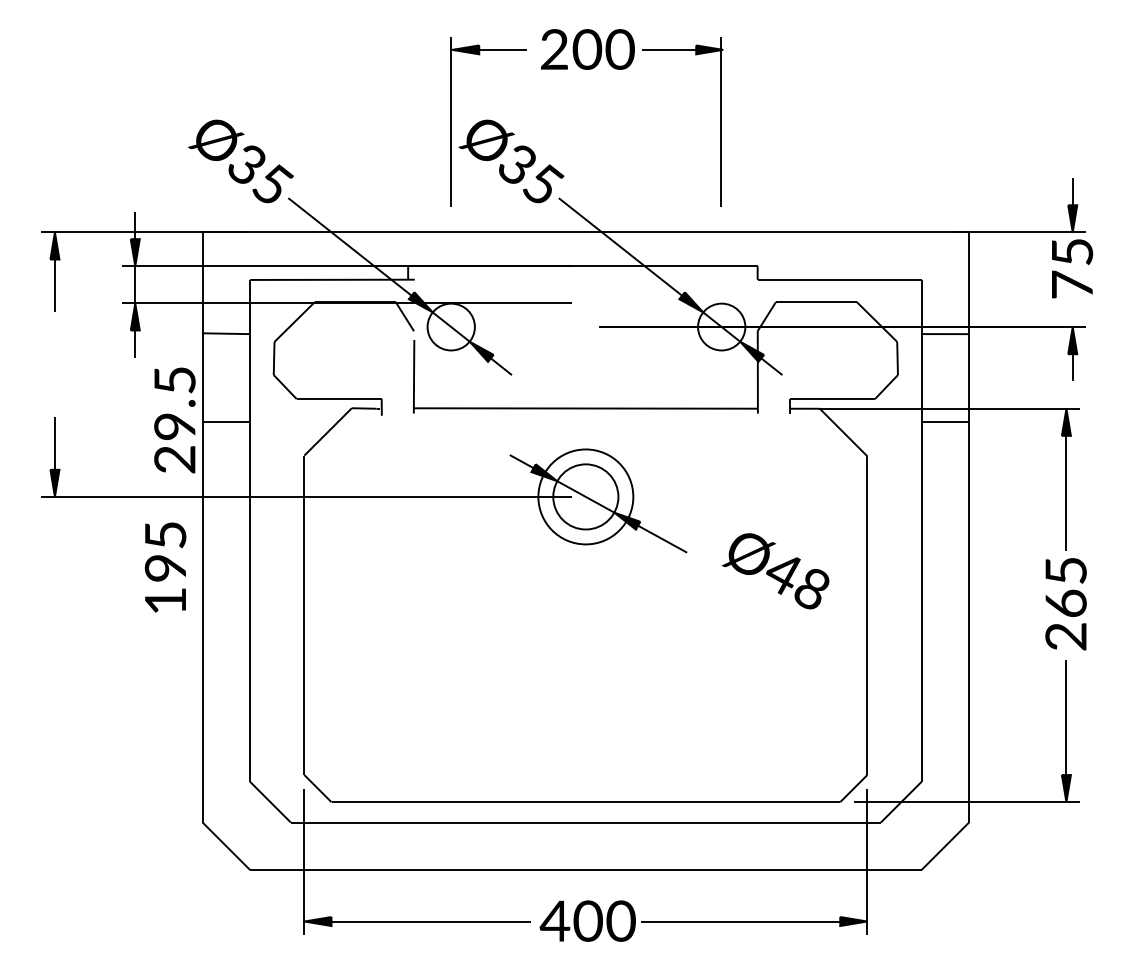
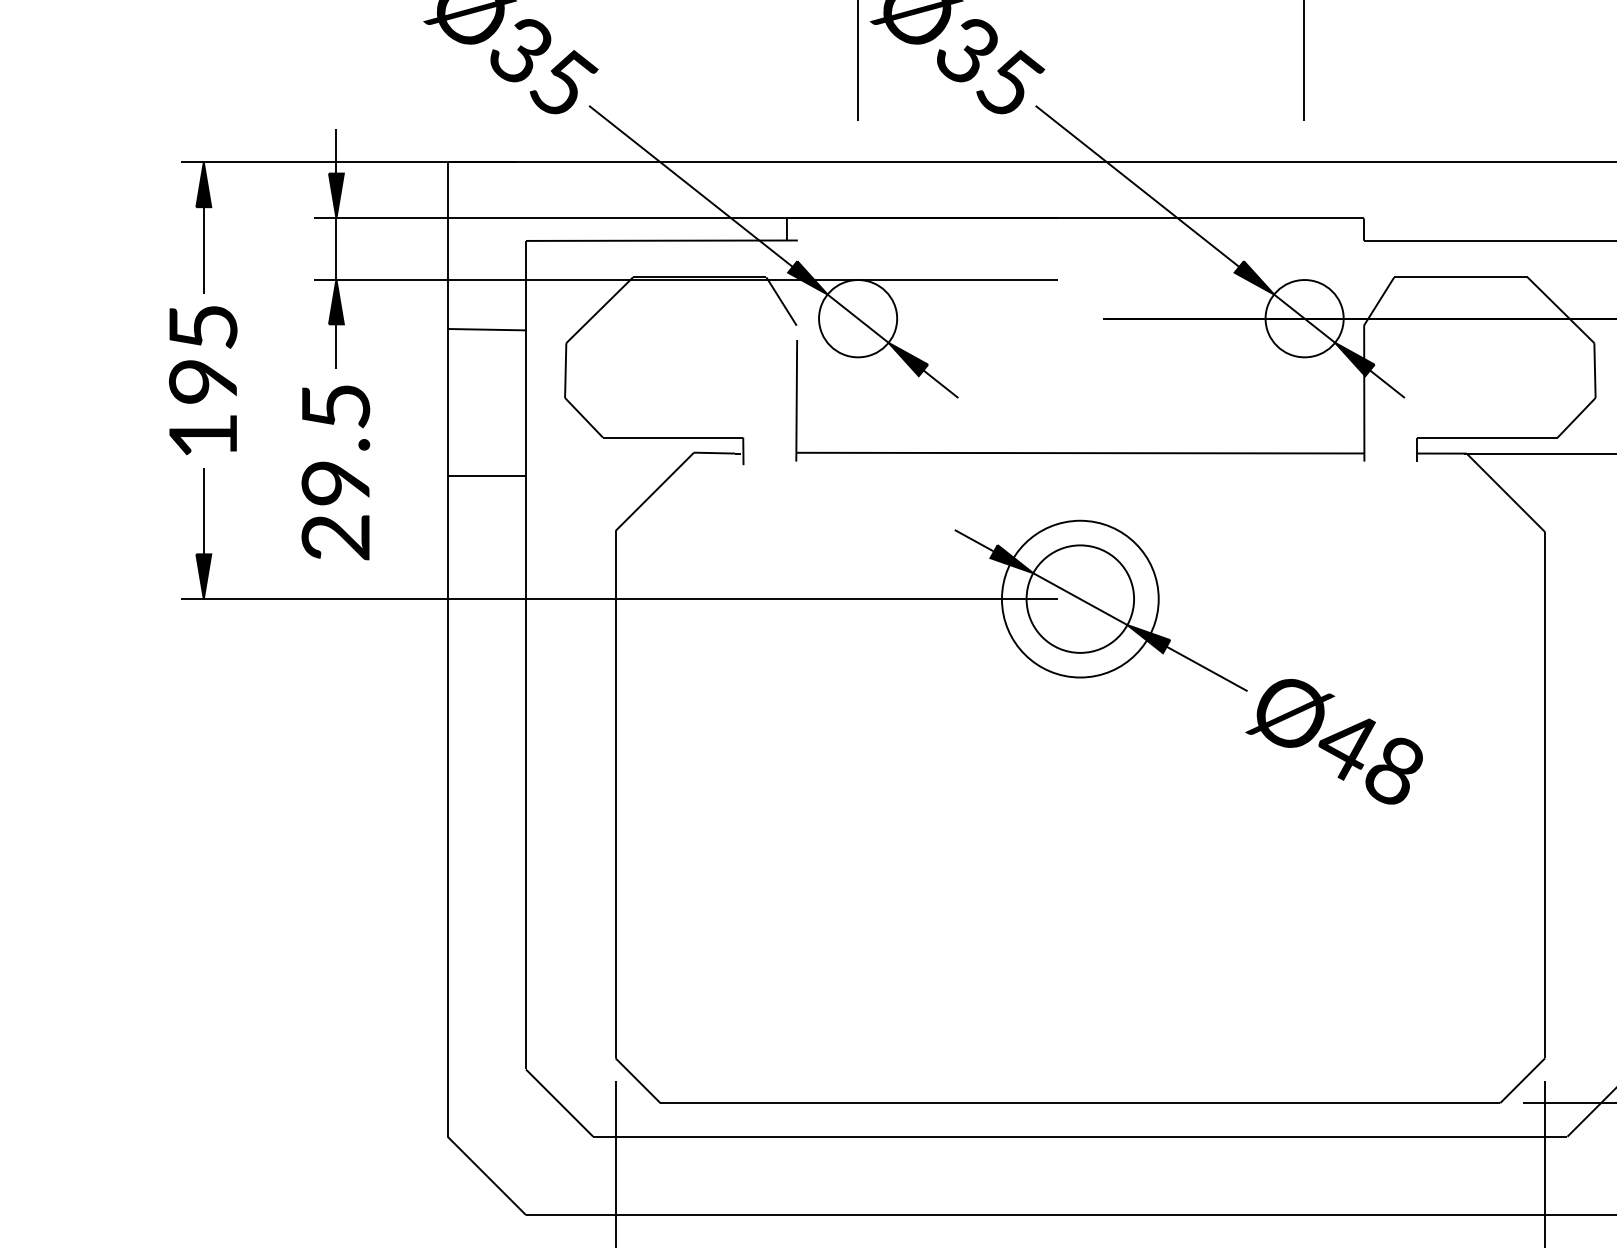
text: (174, 420) -> (335, 472), moved
text: (165, 567) -> (203, 380), moved
text: (775, 571) -> (1333, 742), moved

